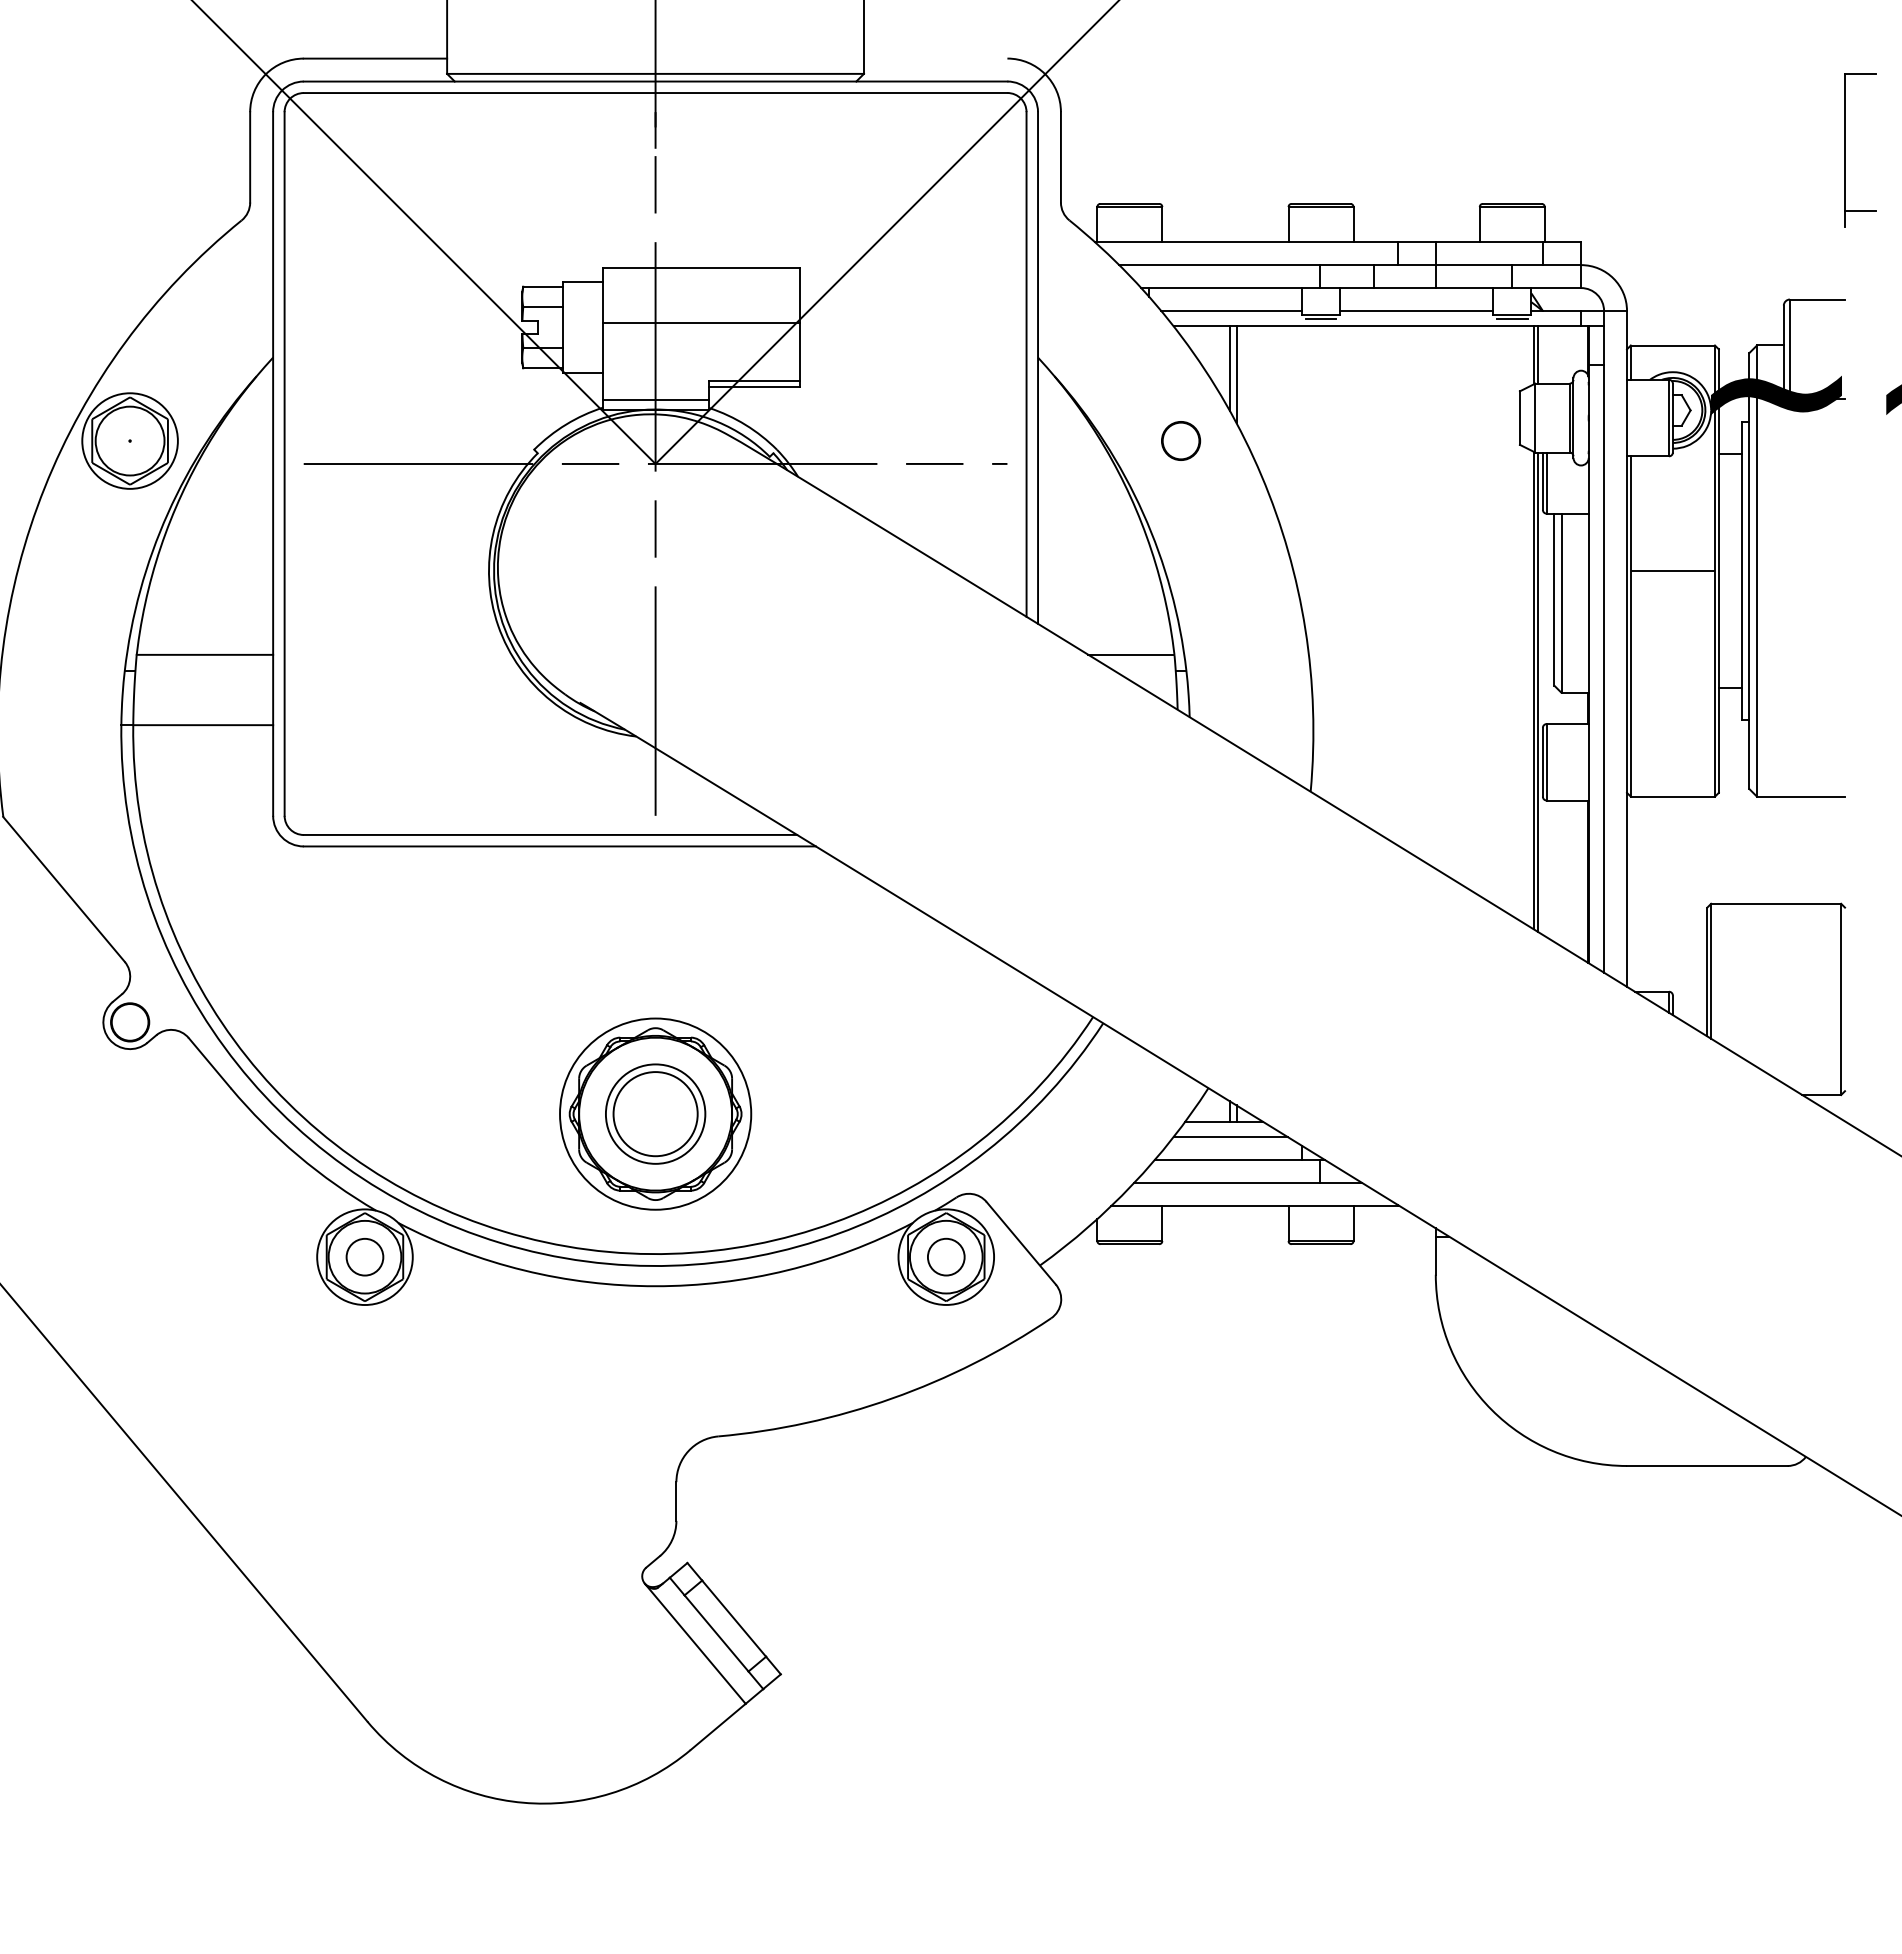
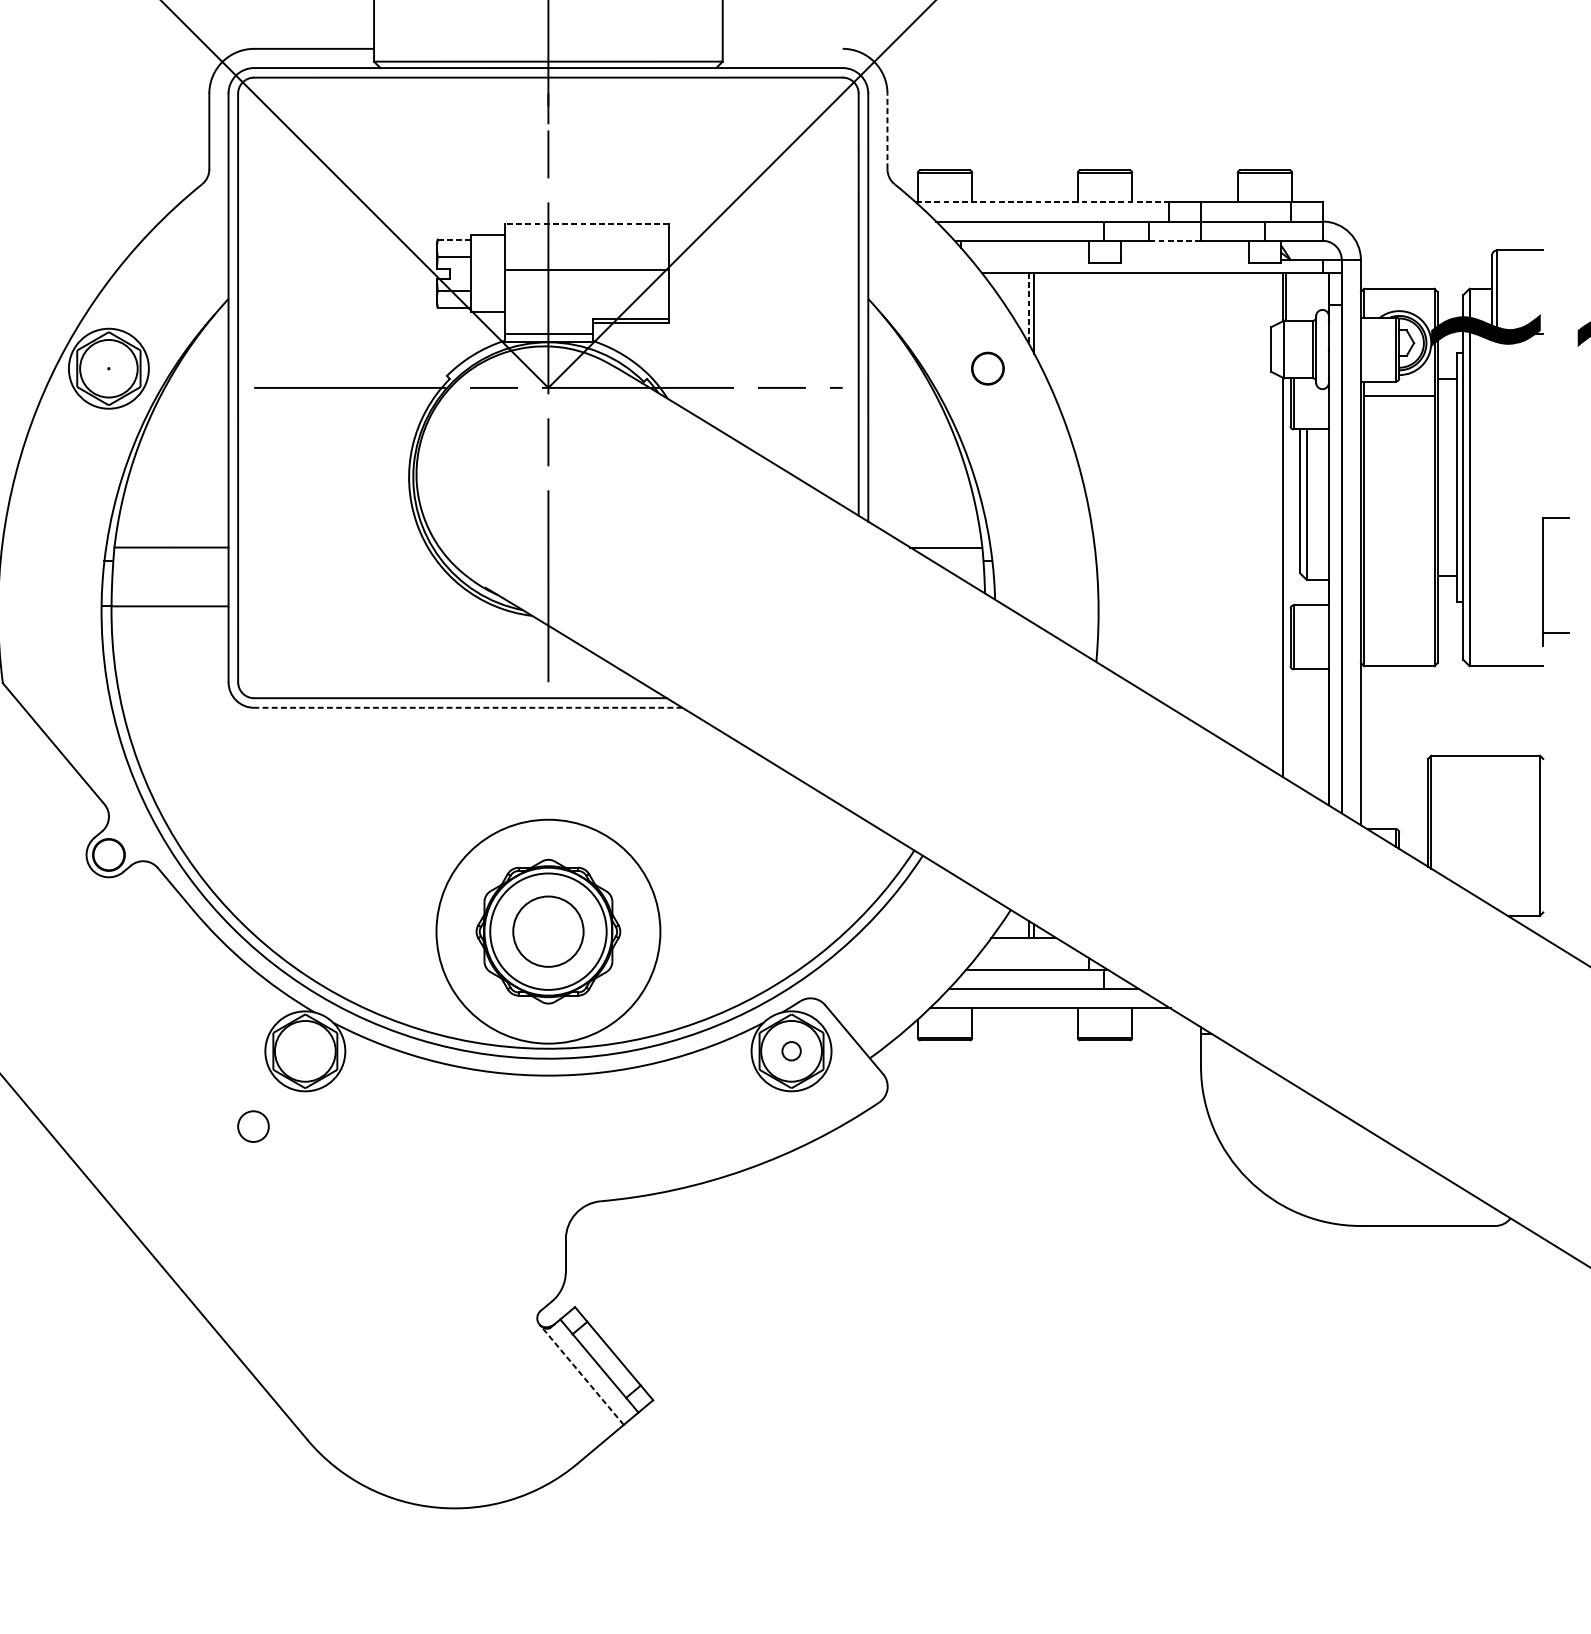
part: (1845, 150) -> (1543, 582), moved
line: (1060, 156) -> (887, 130), solid -> dashed
line: (1246, 242) -> (1042, 202), solid -> dashed
line: (701, 268) -> (586, 224), solid -> dashed
line: (542, 286) -> (453, 239), solid -> dashed
line: (1404, 288) -> (1174, 241), solid -> dashed
line: (1231, 311) -> (1030, 260), removed
line: (1416, 311) -> (1184, 260), removed
line: (1320, 318) -> (1104, 266), removed
line: (1511, 318) -> (1264, 266), removed
line: (1229, 367) -> (1028, 307), solid -> dashed
line: (1672, 571) -> (1398, 395), moved
line: (1537, 691) -> (1286, 578), removed
line: (559, 846) -> (468, 707), solid -> dashed
circle: (655, 1113) -> (548, 931), size x1.4
circle: (655, 1113) -> (548, 931), size x1.4
line: (1230, 1137) -> (1029, 951), removed
circle: (946, 1256) -> (791, 1050), size x0.6
circle: (364, 1257) -> (253, 1126), moved
line: (694, 1643) -> (580, 1374), solid -> dashed

